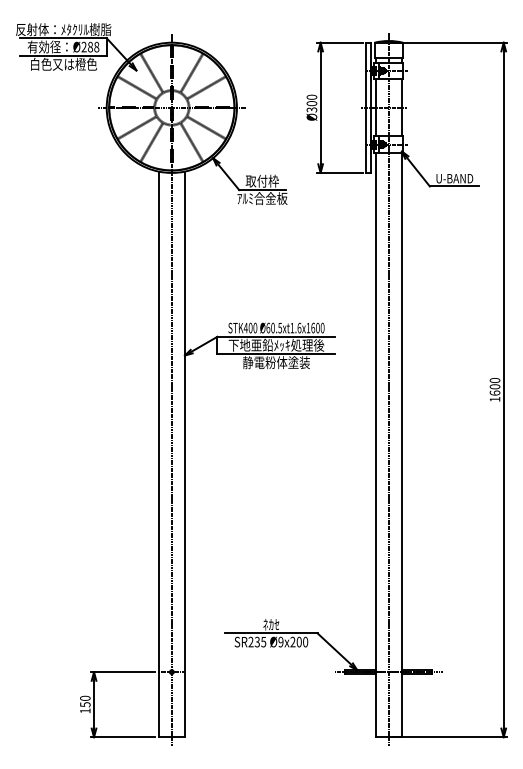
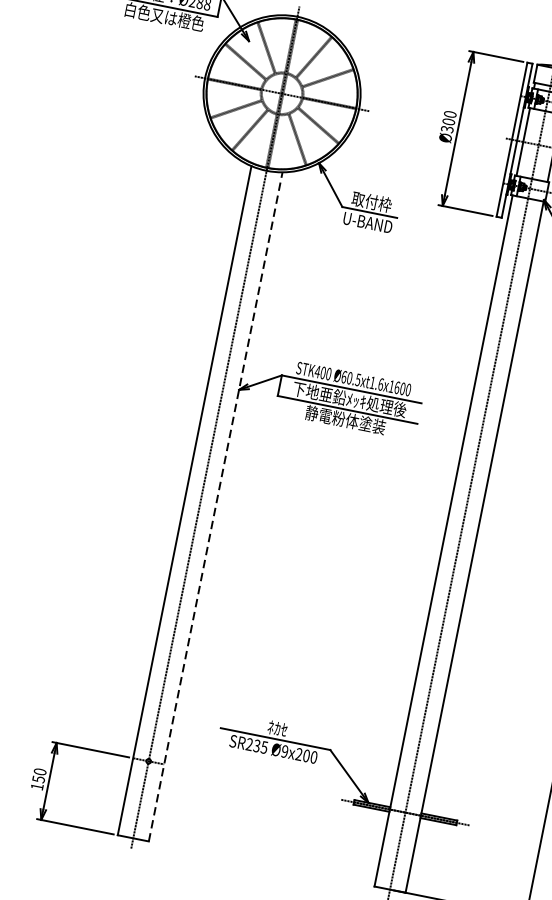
text: (262, 198) -> (367, 222), ｱﾙﾐ合金板 -> U-BAND
line: (184, 454) -> (215, 506), solid -> dashed

